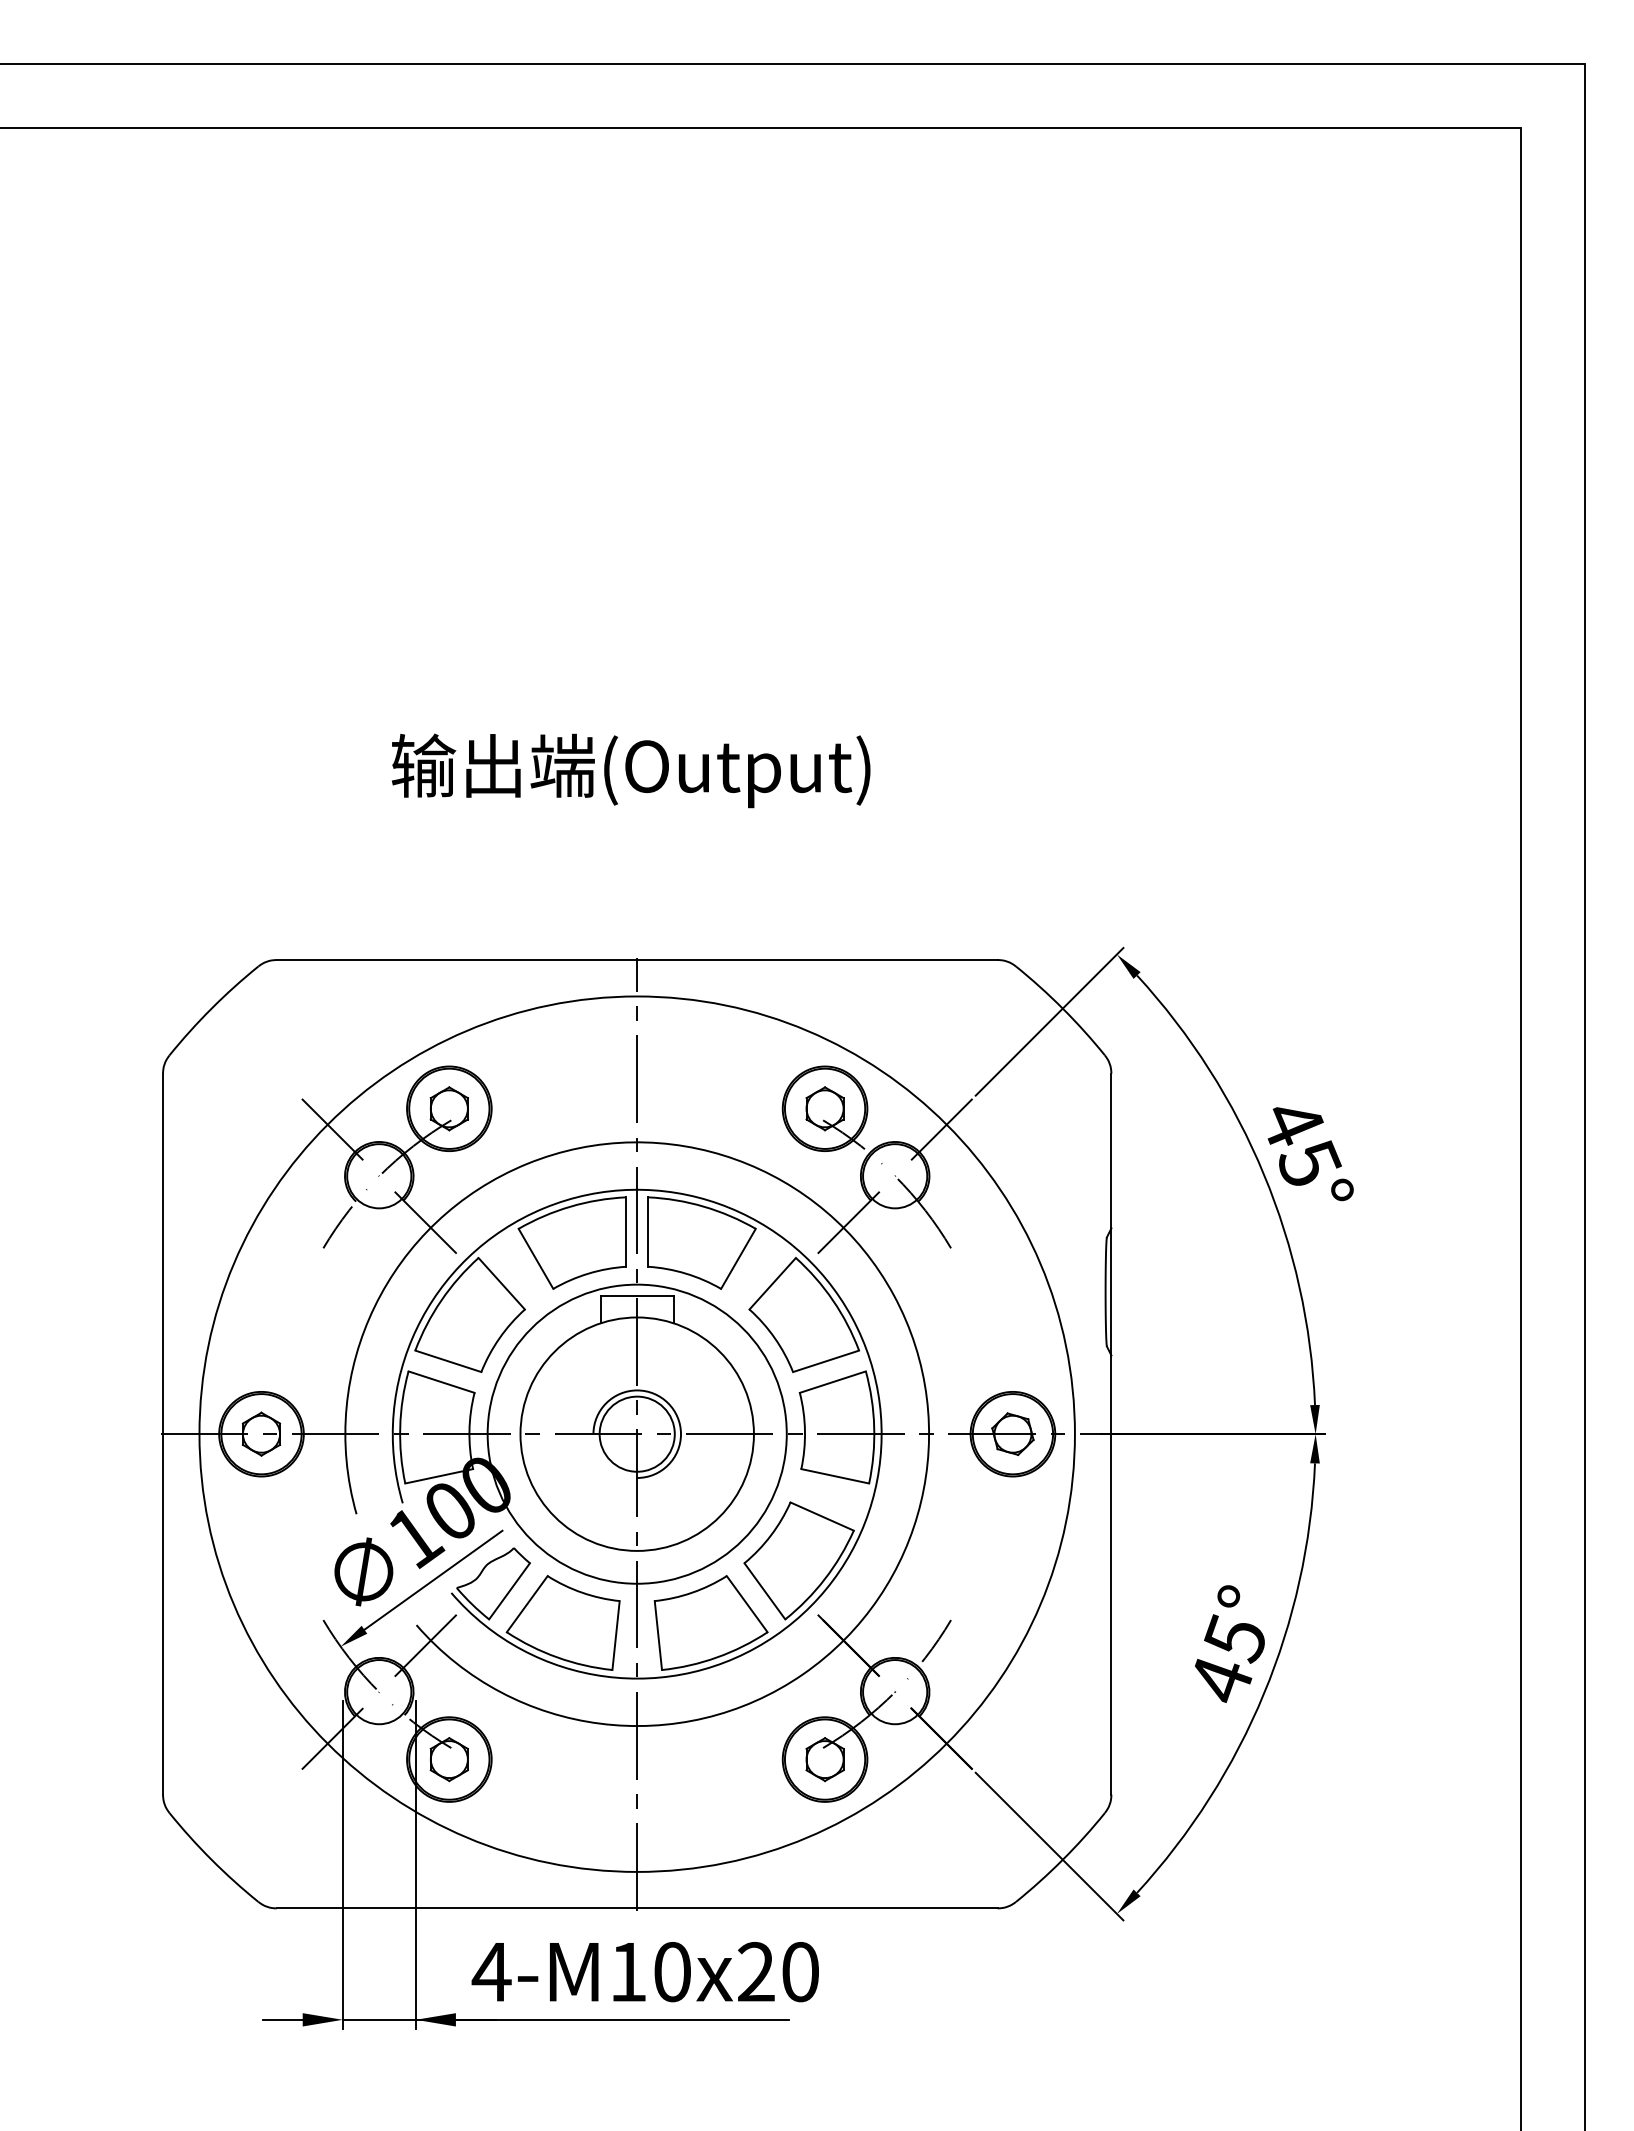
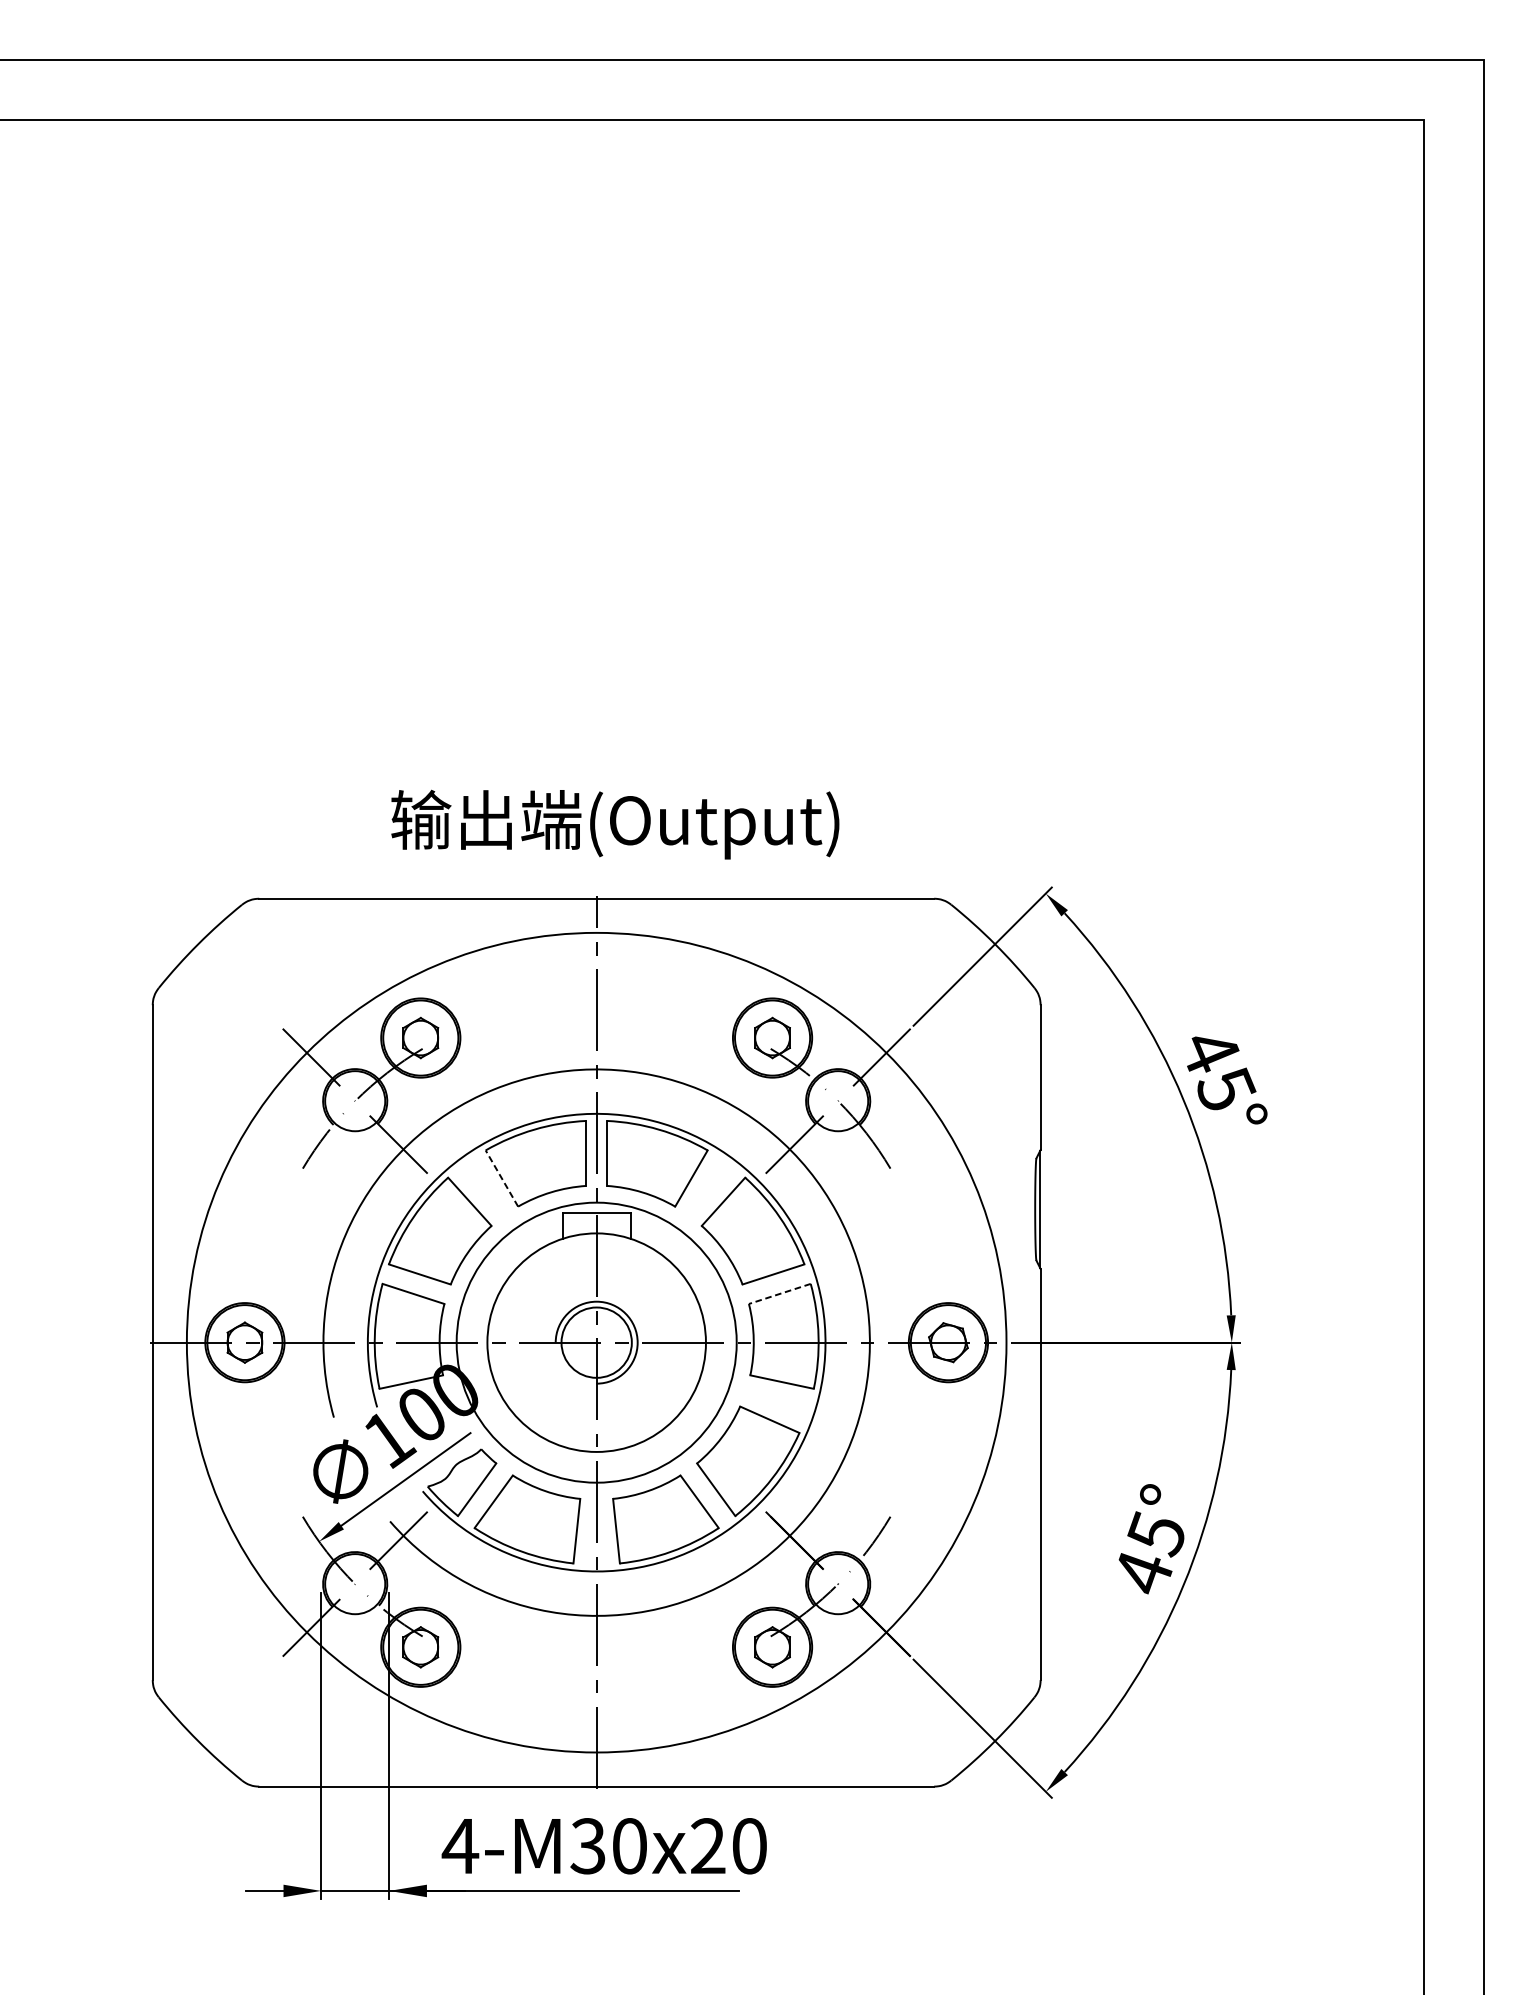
text: (631, 770) -> (615, 824), moved
line: (536, 1258) -> (502, 1178), solid -> dashed
line: (832, 1382) -> (779, 1294), solid -> dashed
text: (627, 1972) -> (587, 1846), 4-M10x20 -> 4-M30x20

